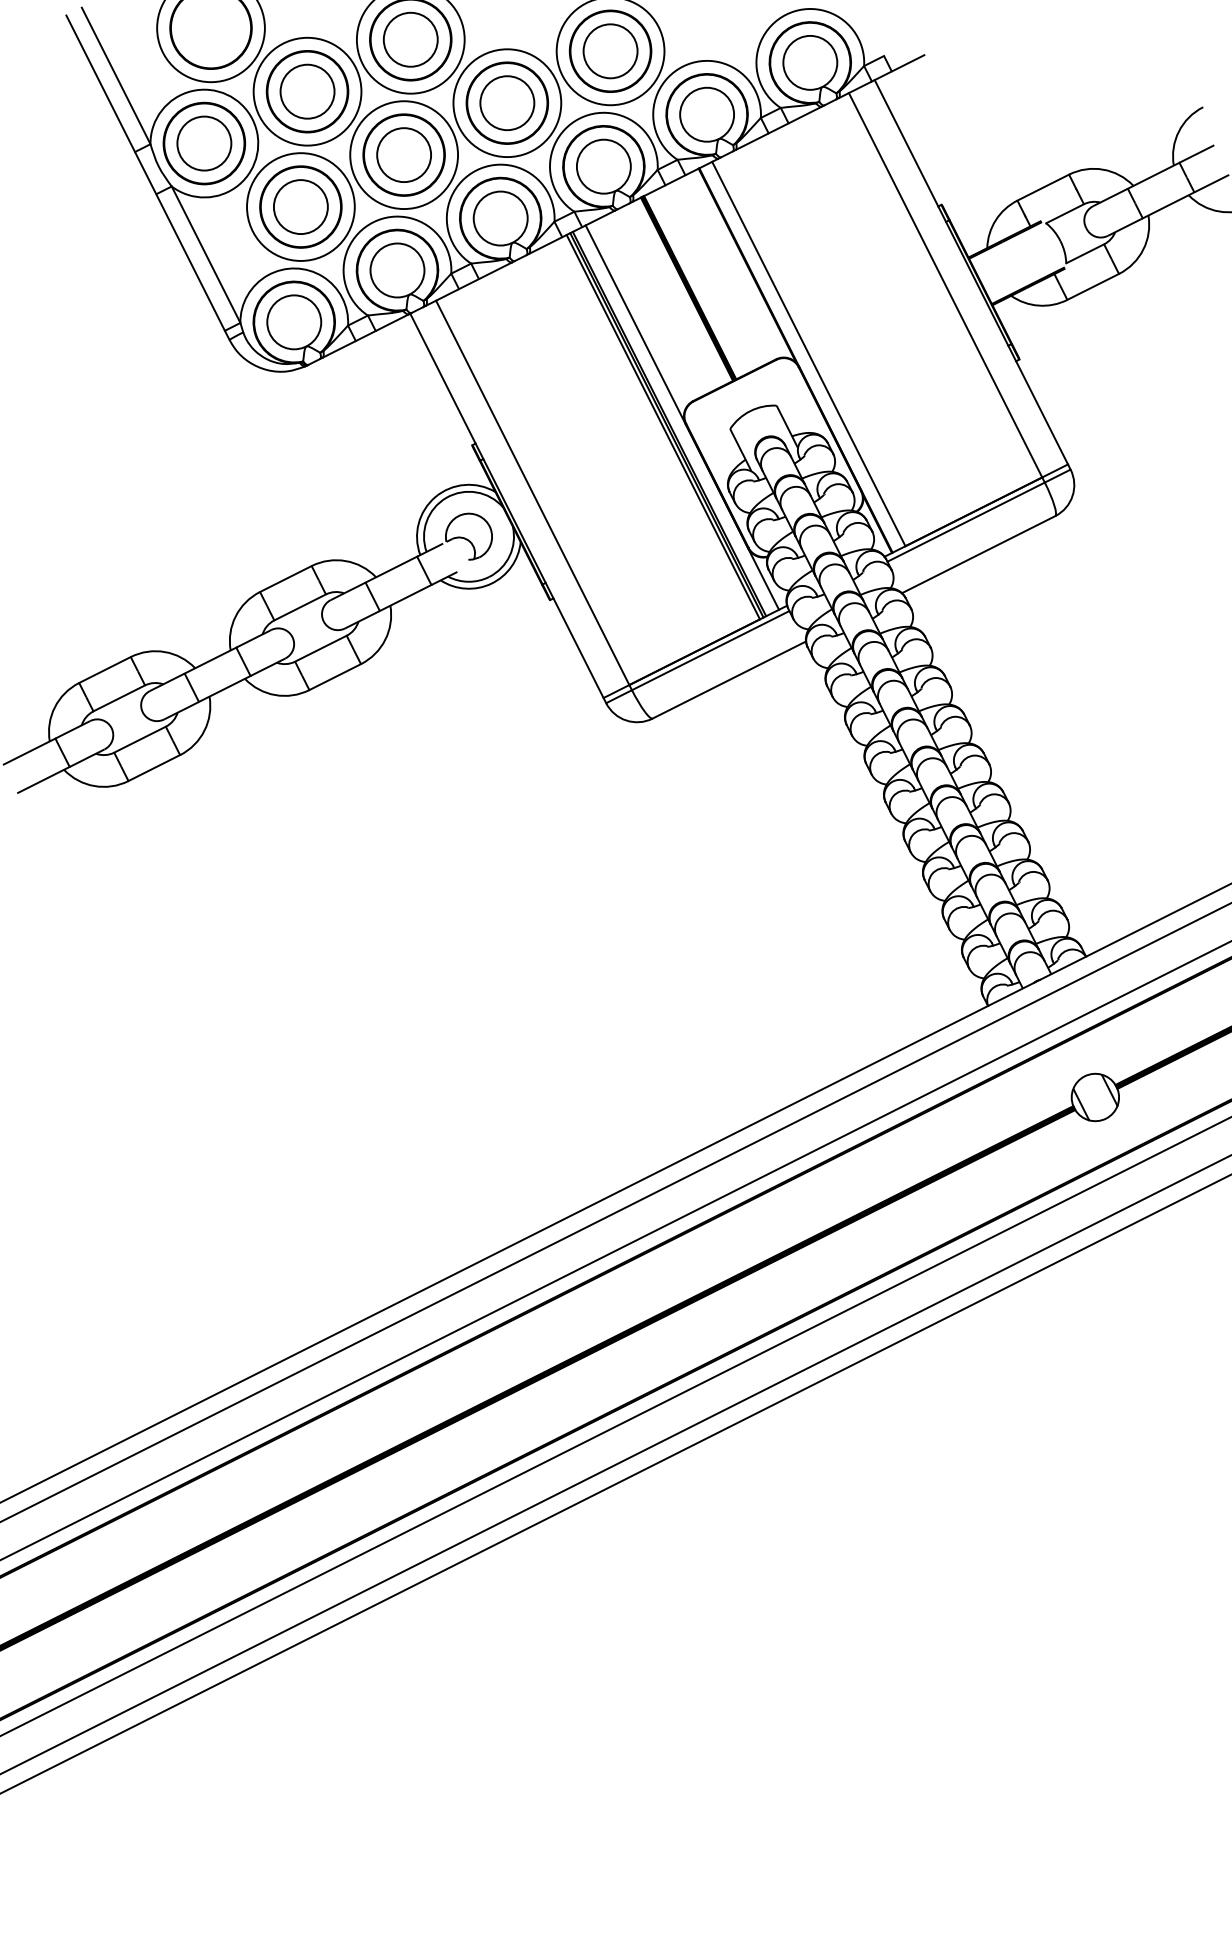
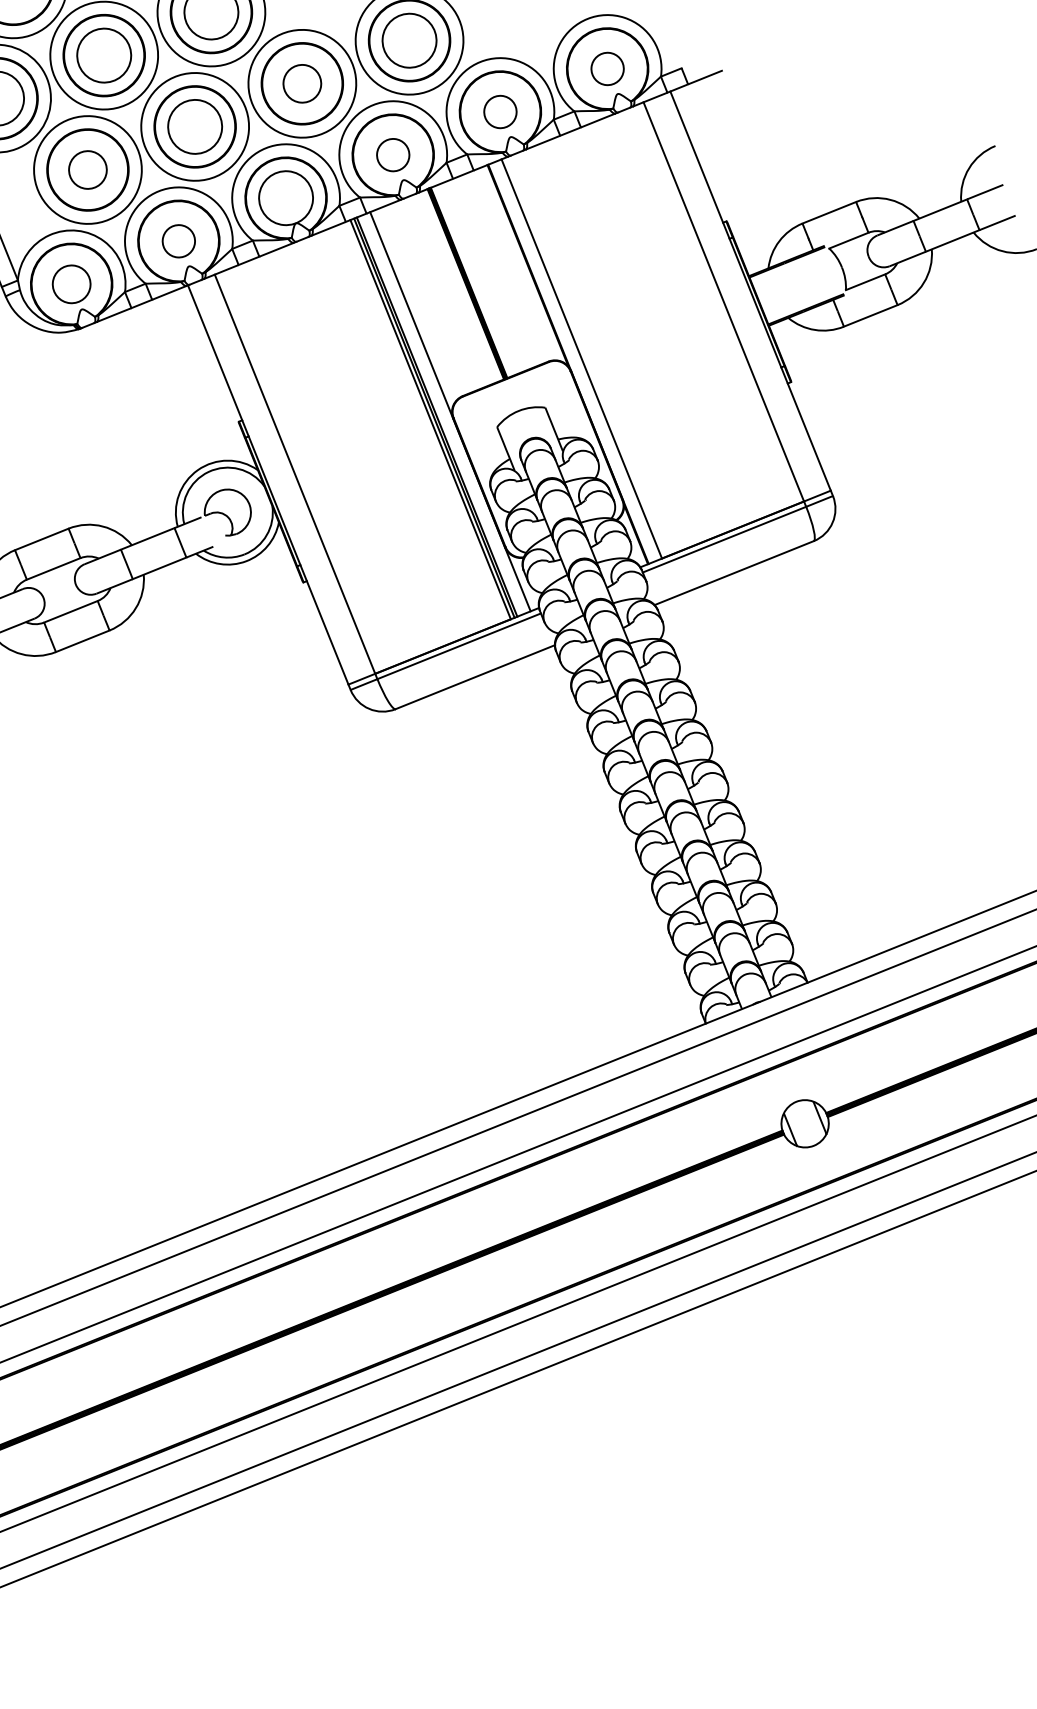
circle: (810, 62) -> (607, 68), size x0.6
circle: (507, 103) -> (302, 84), size x0.7
circle: (707, 114) -> (500, 111), size x0.6
circle: (603, 166) -> (392, 154), size x0.6
circle: (300, 207) -> (87, 170), size x0.7
circle: (397, 270) -> (178, 241), size x0.6
circle: (294, 322) -> (71, 284), size x0.7

